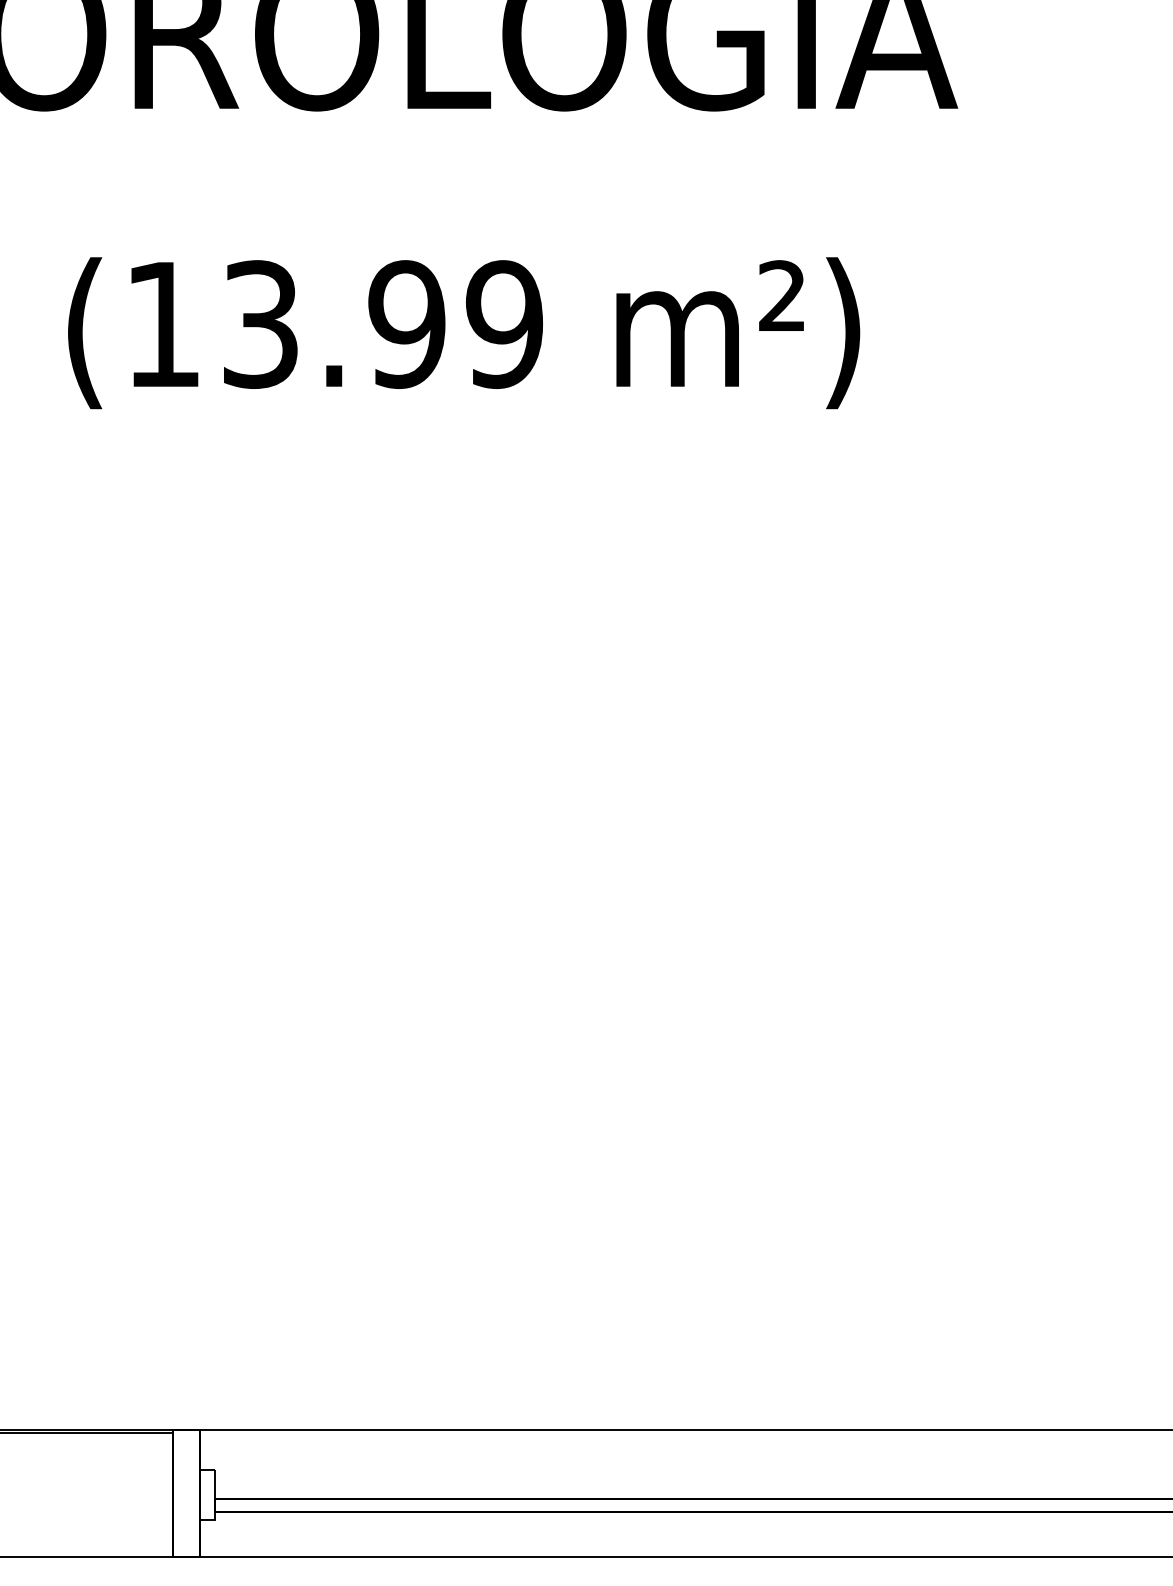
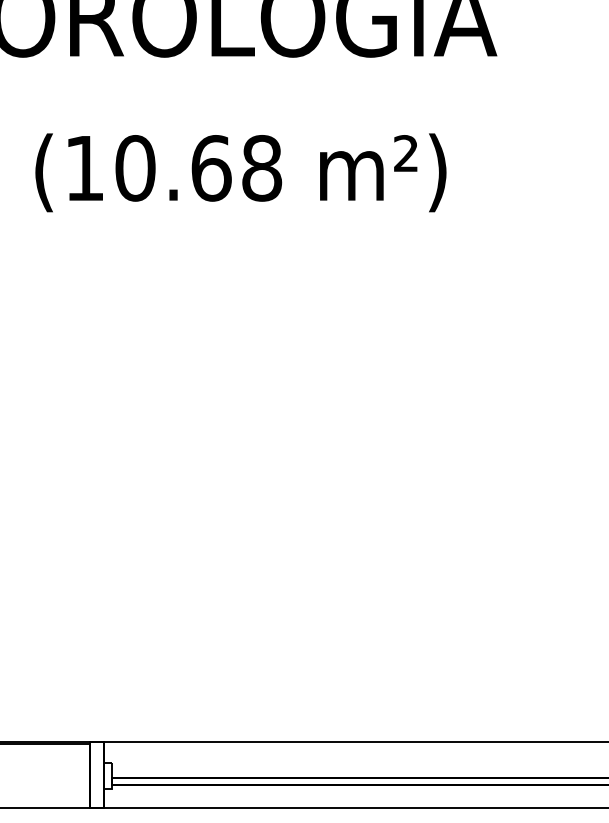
text: (382, 324) -> (198, 168), (13.99 -> (10.68

